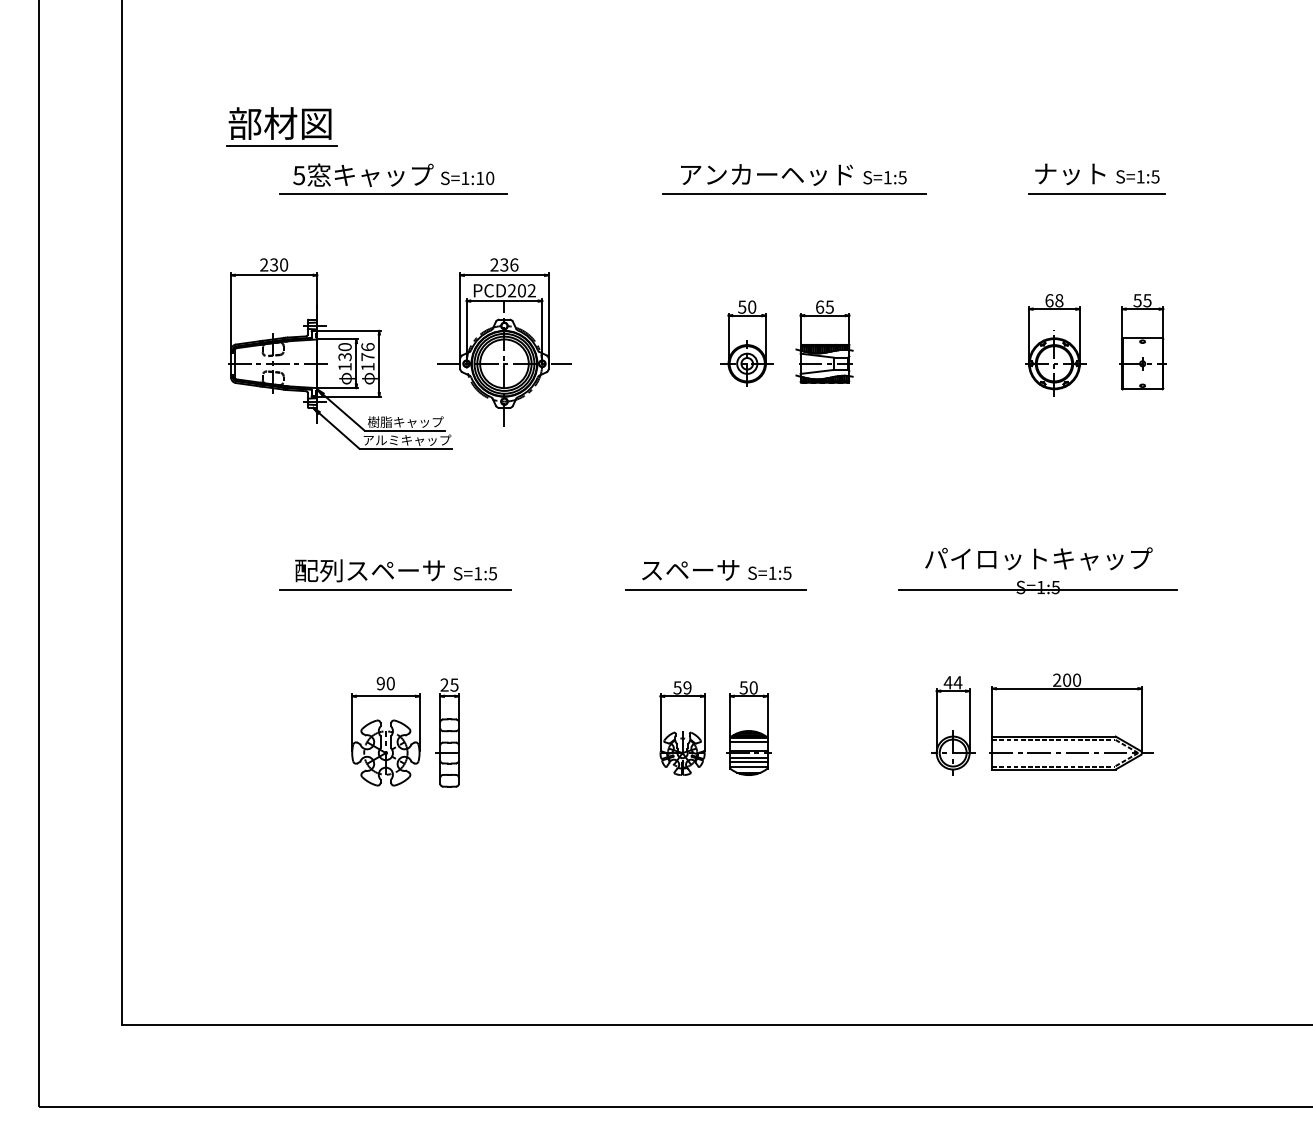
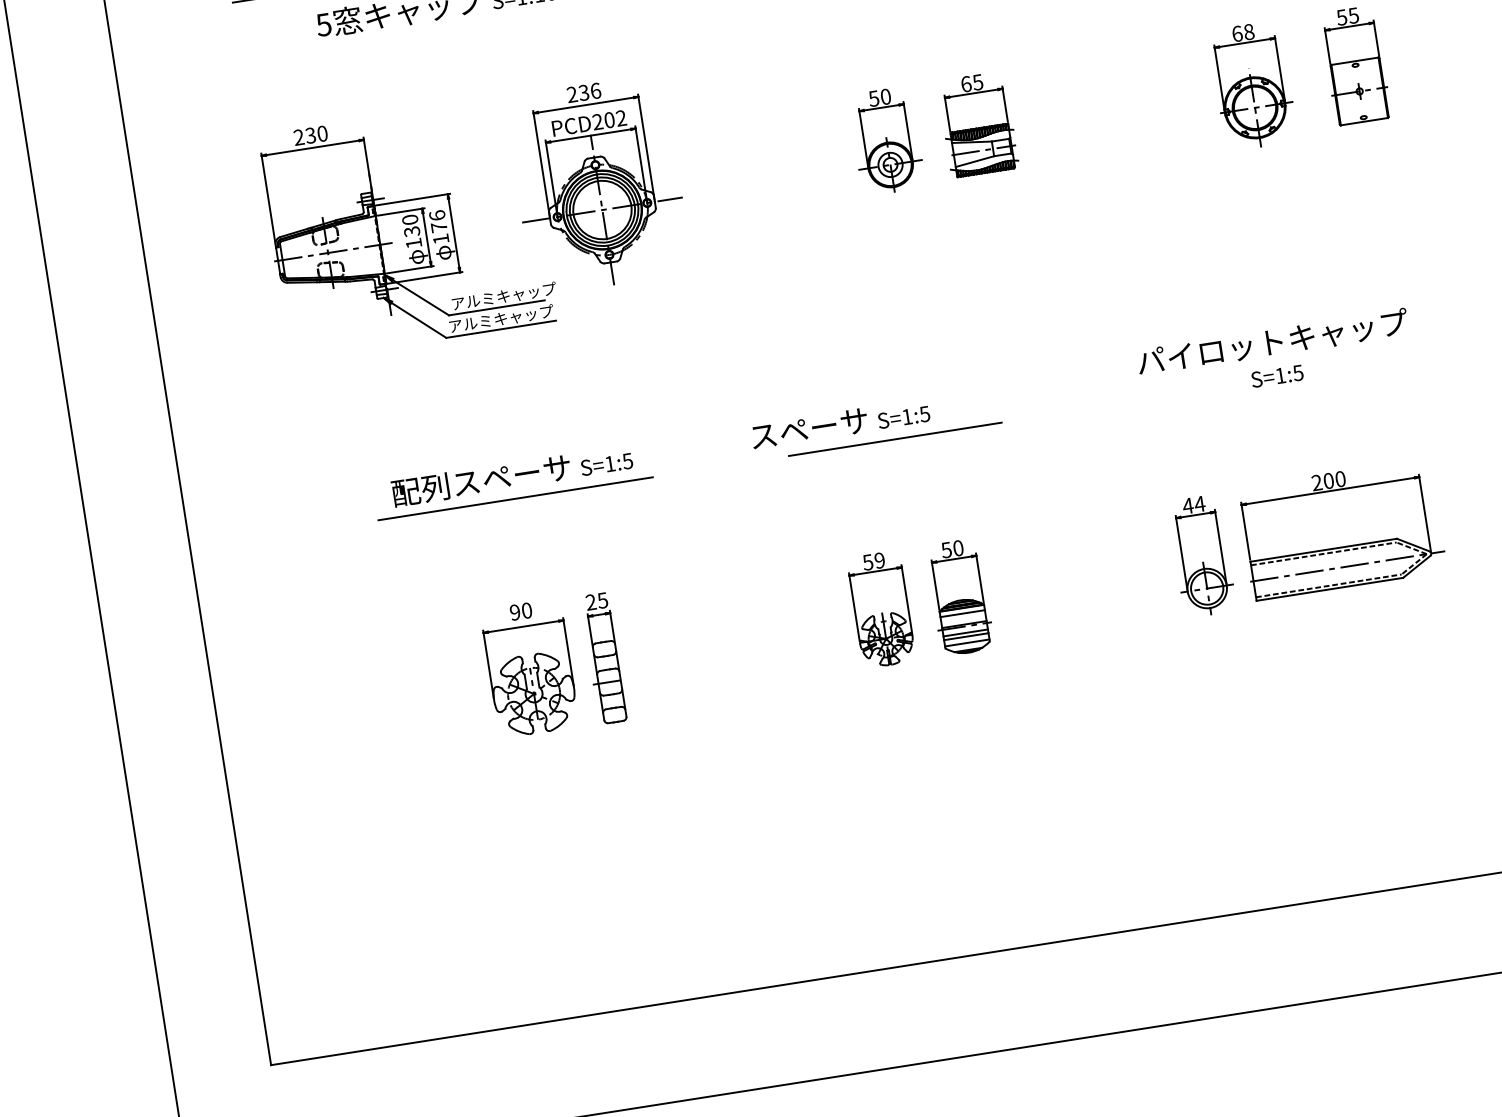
line: (393, 193) -> (439, 28), removed
text: (411, 421) -> (502, 295), 樹脂キャップ -> アルミキャップ
text: (716, 570) -> (840, 424), moved
line: (1038, 590) -> (1278, 379), removed

